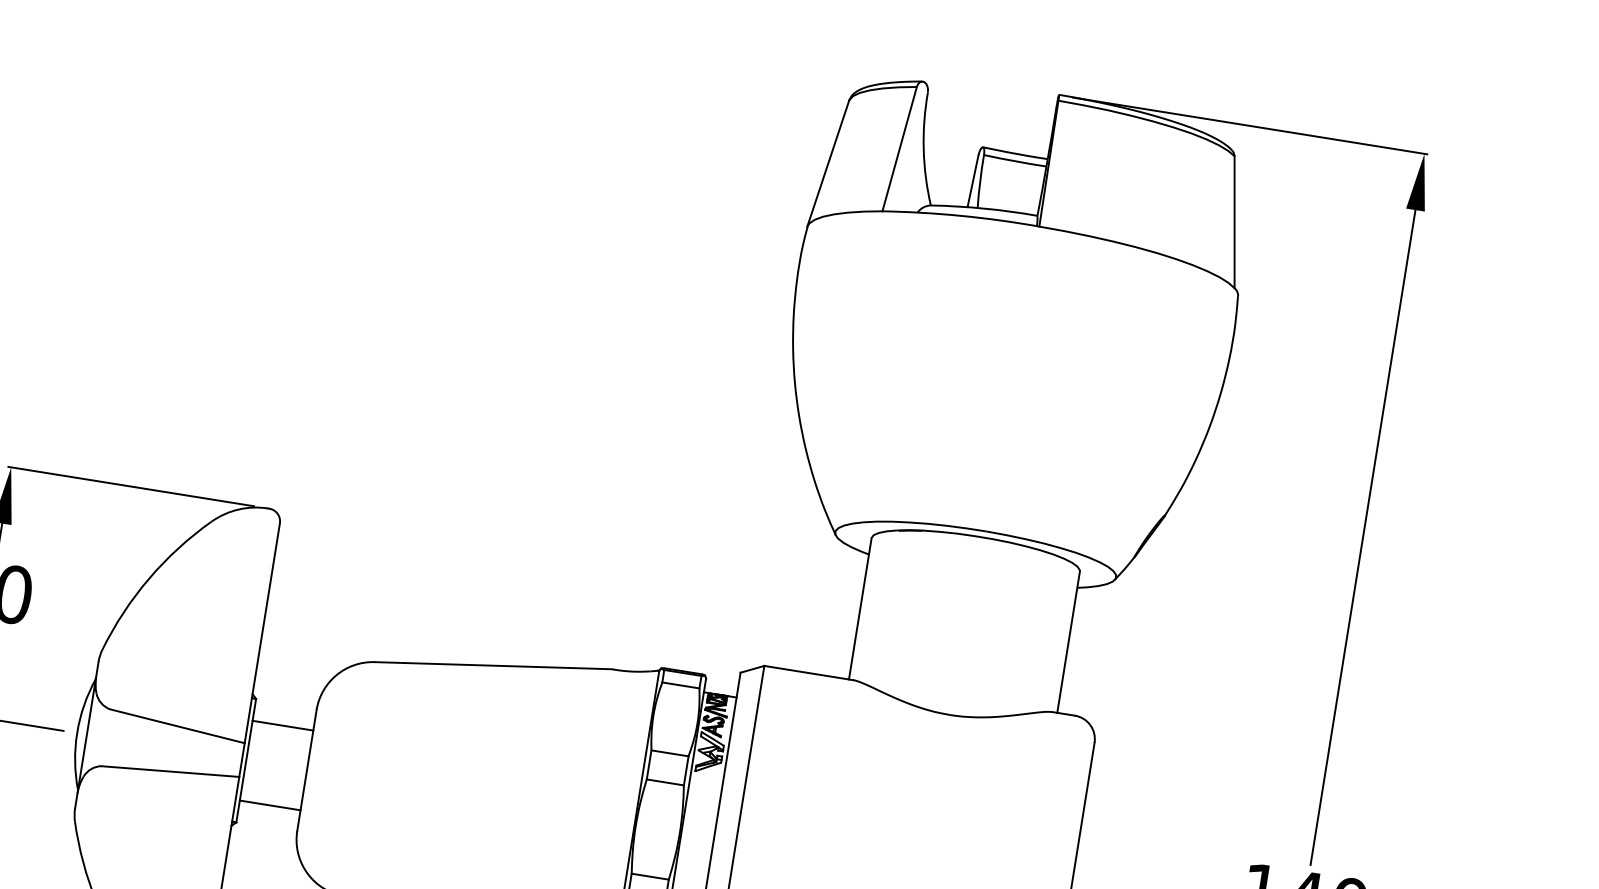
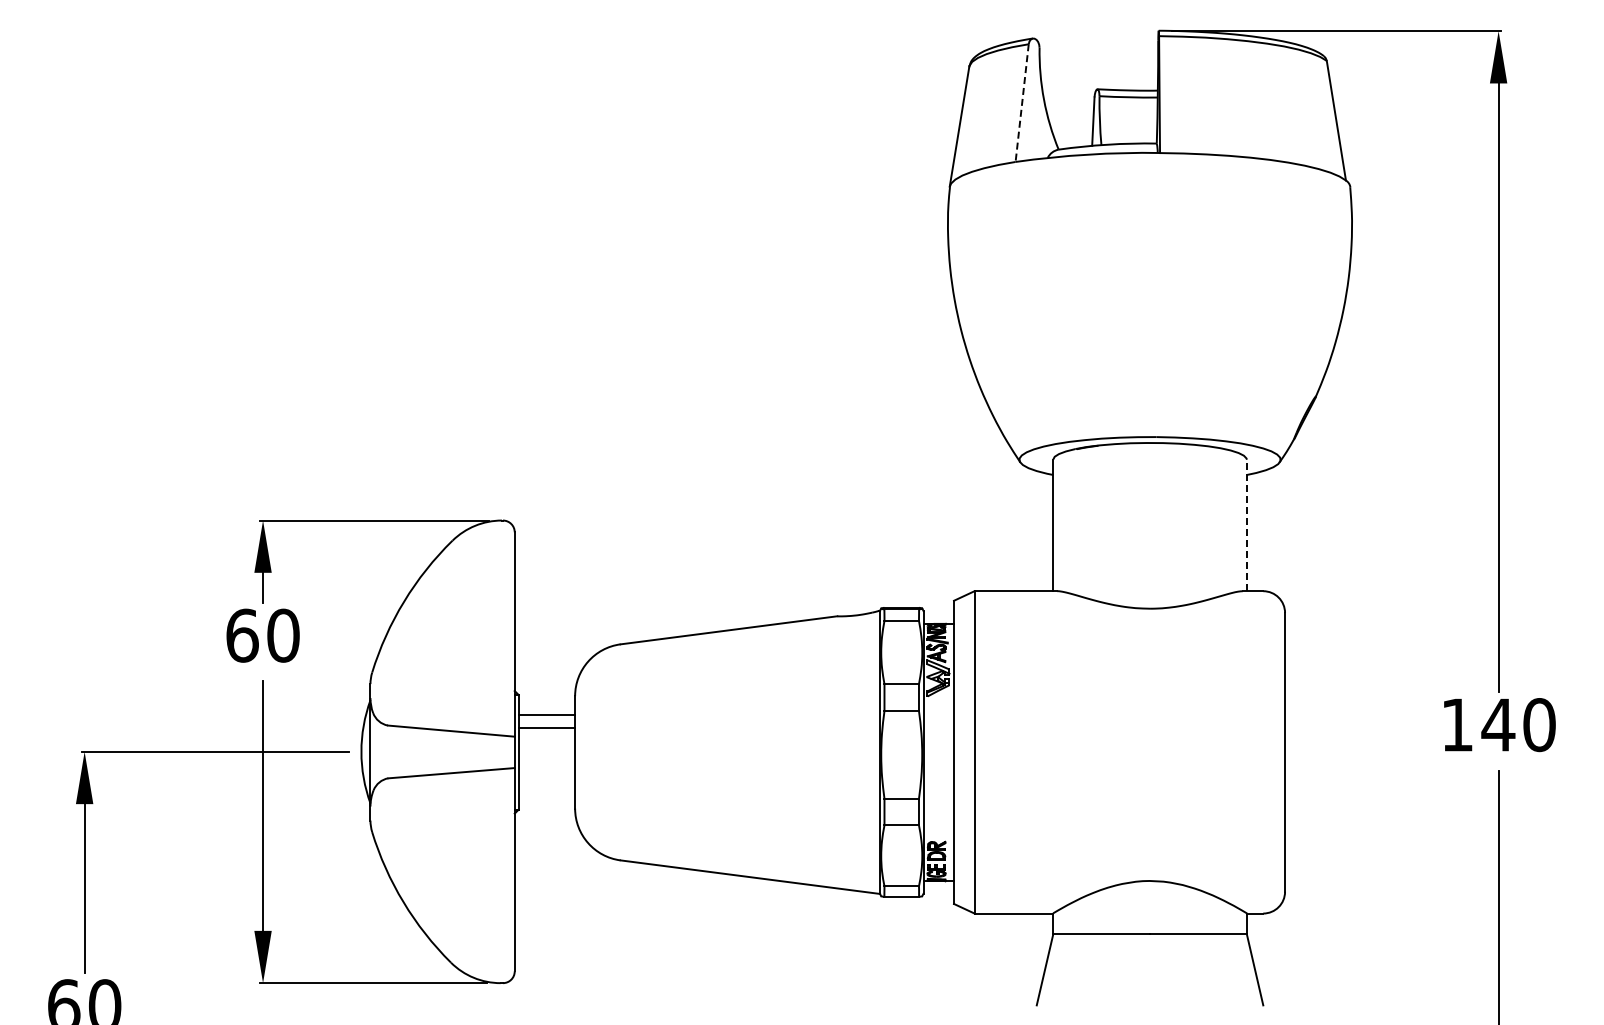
line: (899, 149) -> (1022, 103), solid -> dashed
line: (1068, 642) -> (1246, 525), solid -> dashed
line: (269, 805) -> (546, 728), moved

